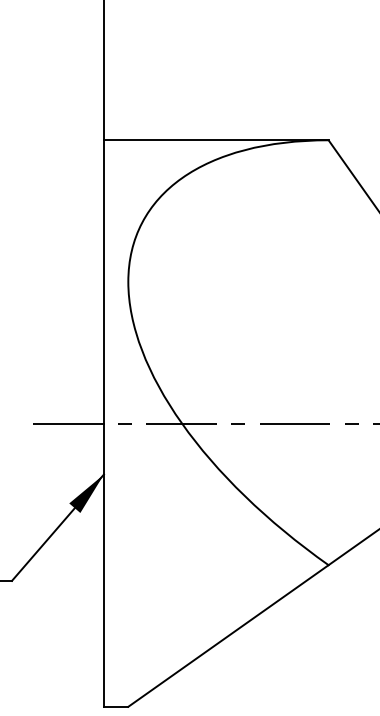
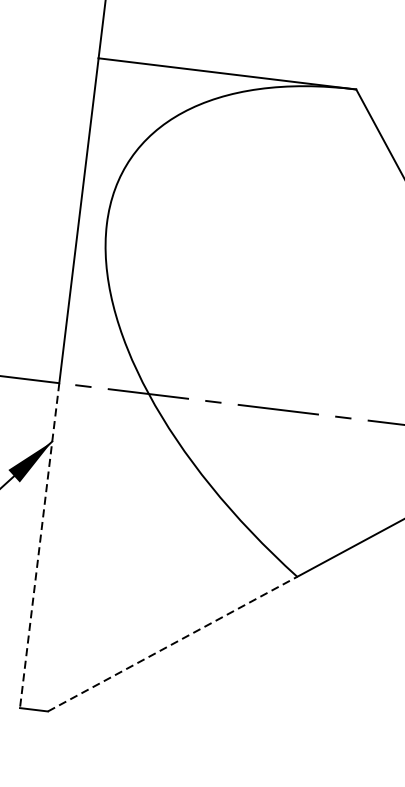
line: (103, 565) -> (39, 545), solid -> dashed
line: (228, 635) -> (172, 643), solid -> dashed

